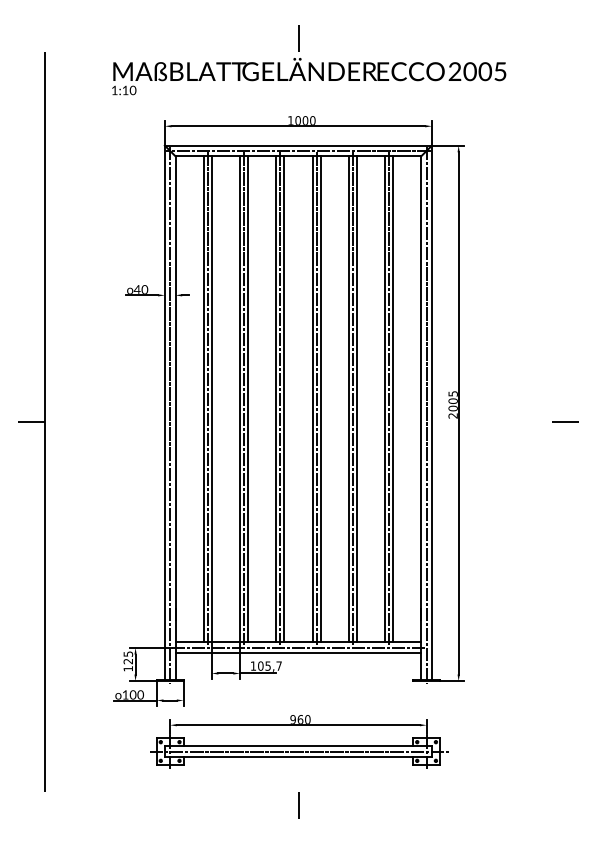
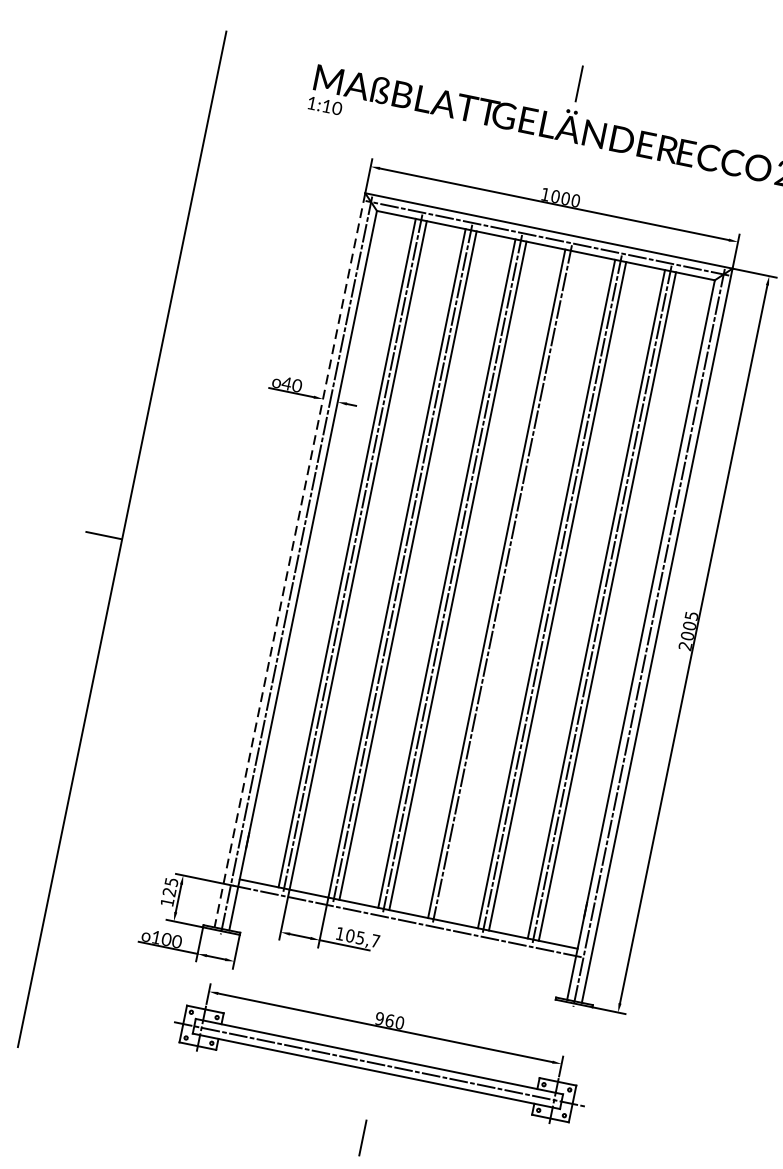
line: (320, 399) -> (507, 586), removed
line: (164, 412) -> (289, 560), solid -> dashed
line: (298, 653) -> (405, 929), removed

